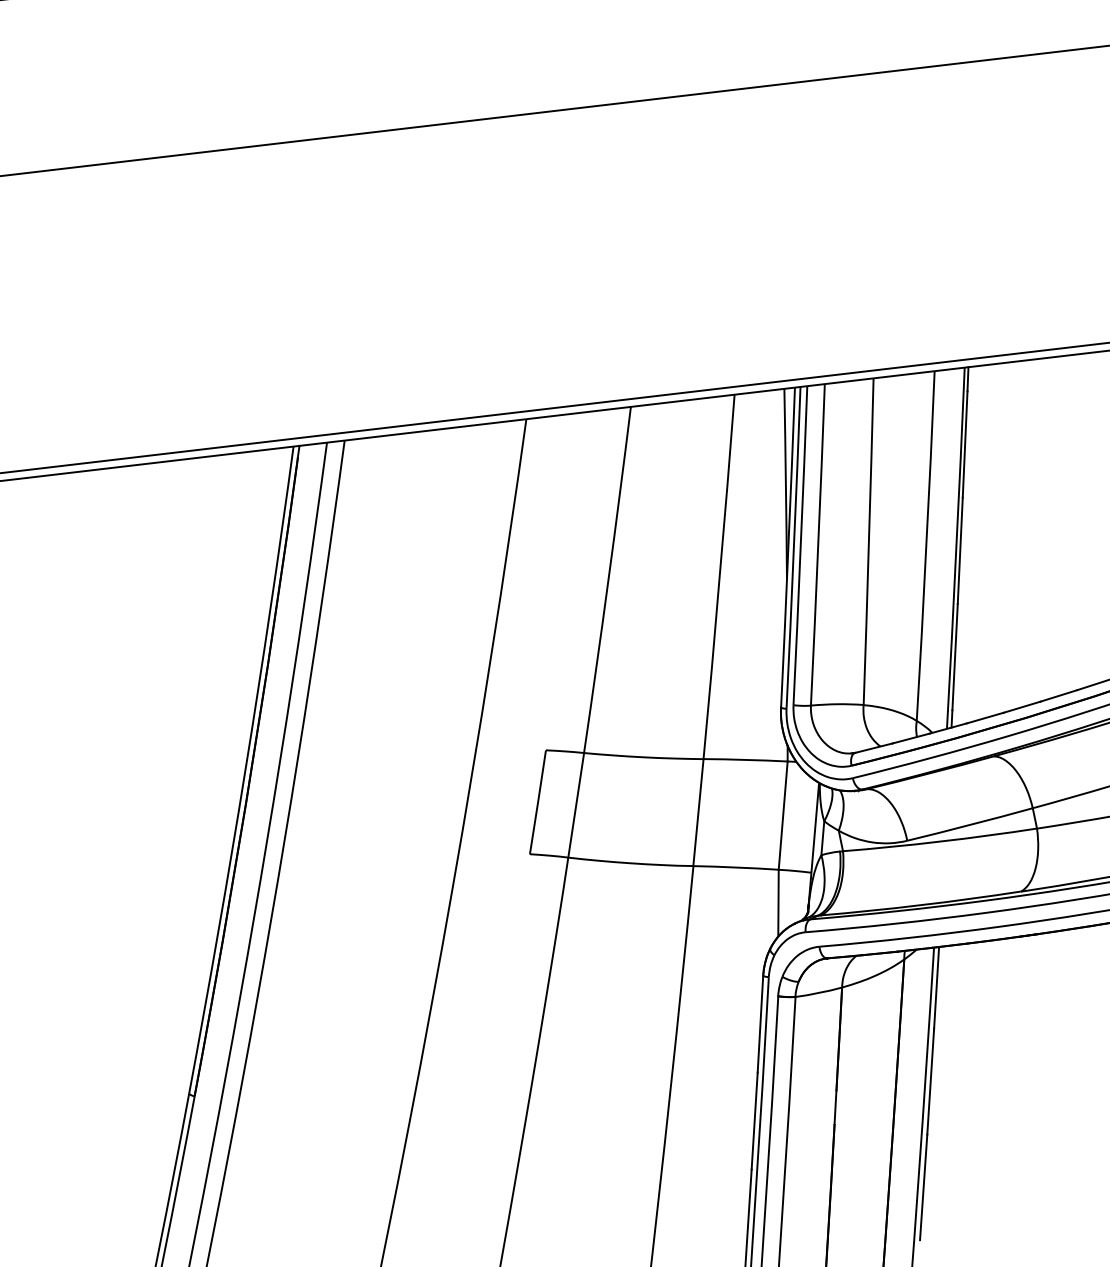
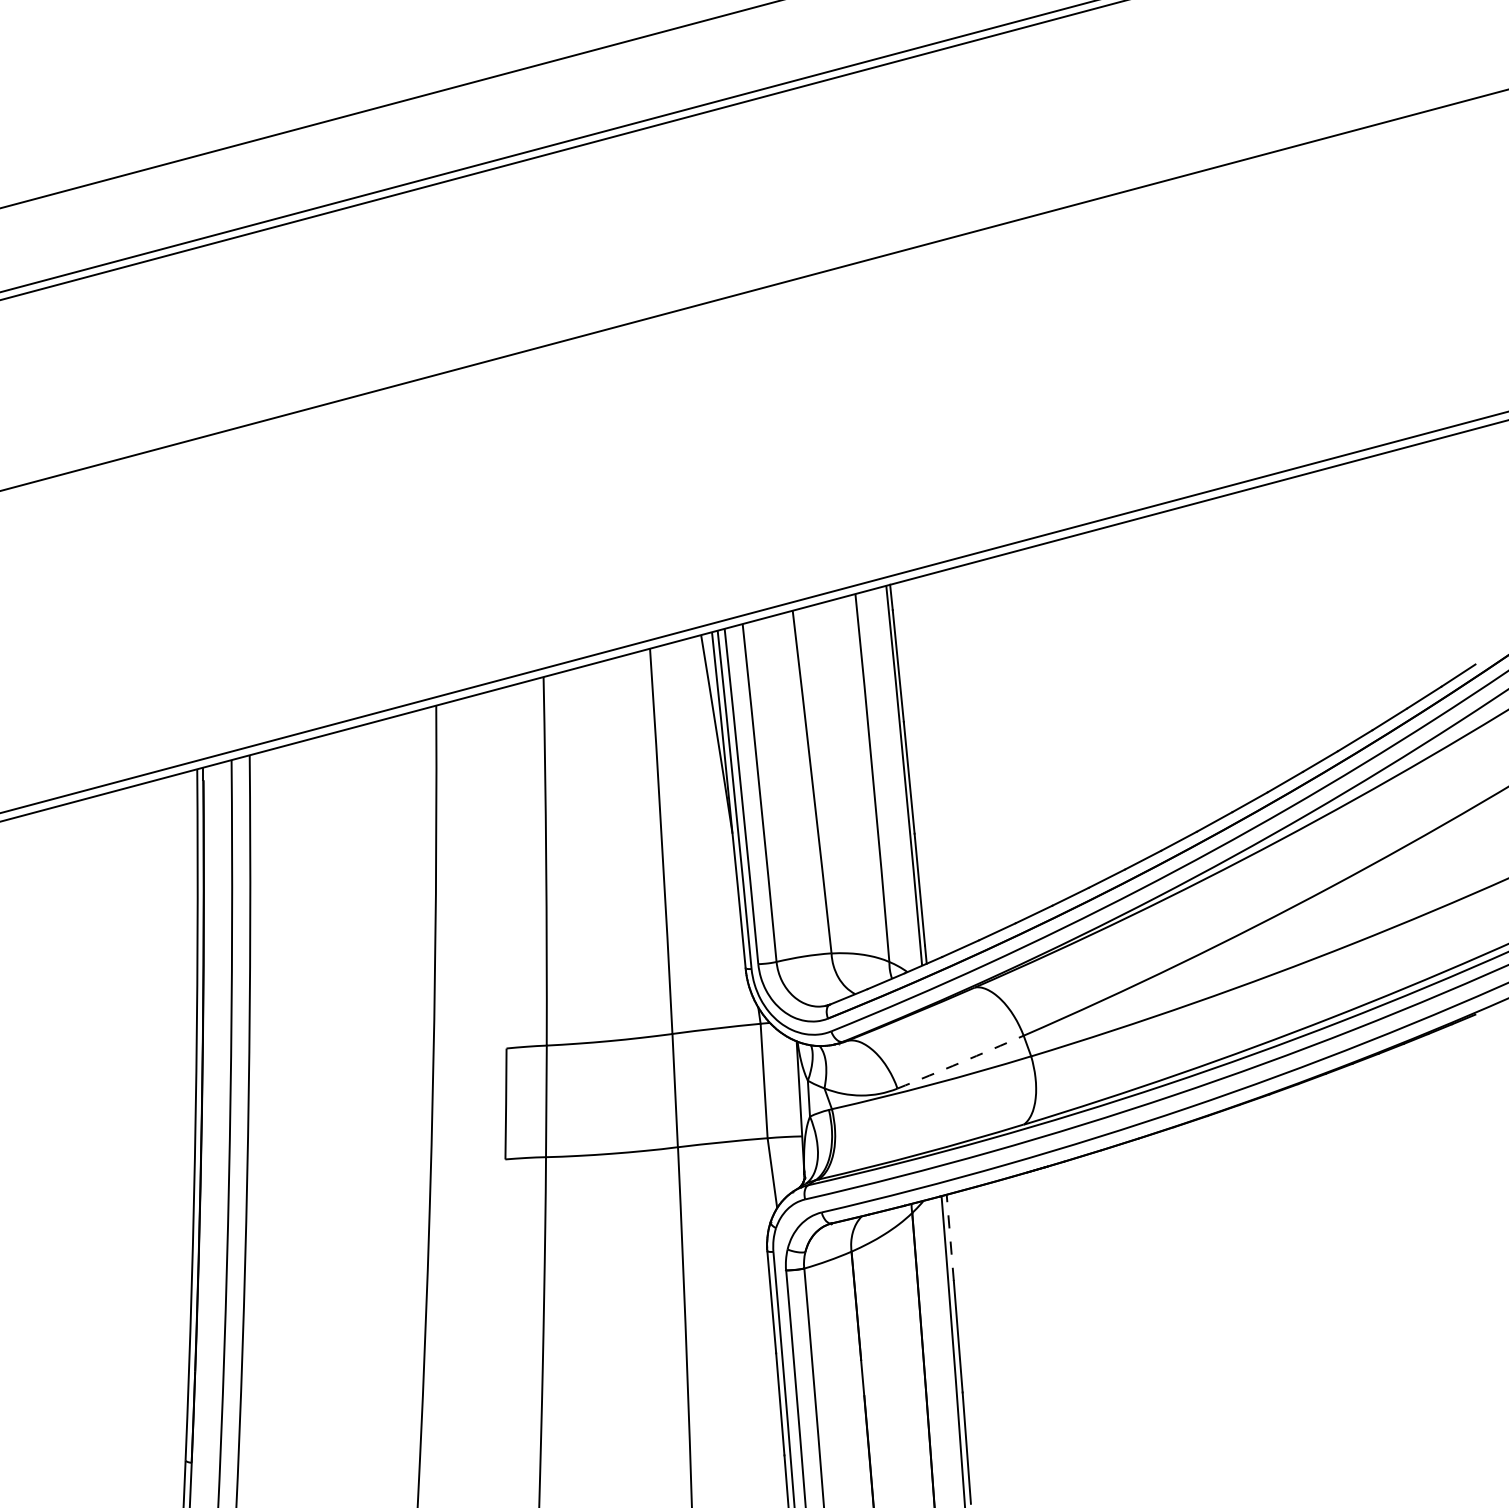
arc: (969, 824) -> (960, 1062), solid -> dashed
line: (936, 987) -> (950, 1237), solid -> dashed

